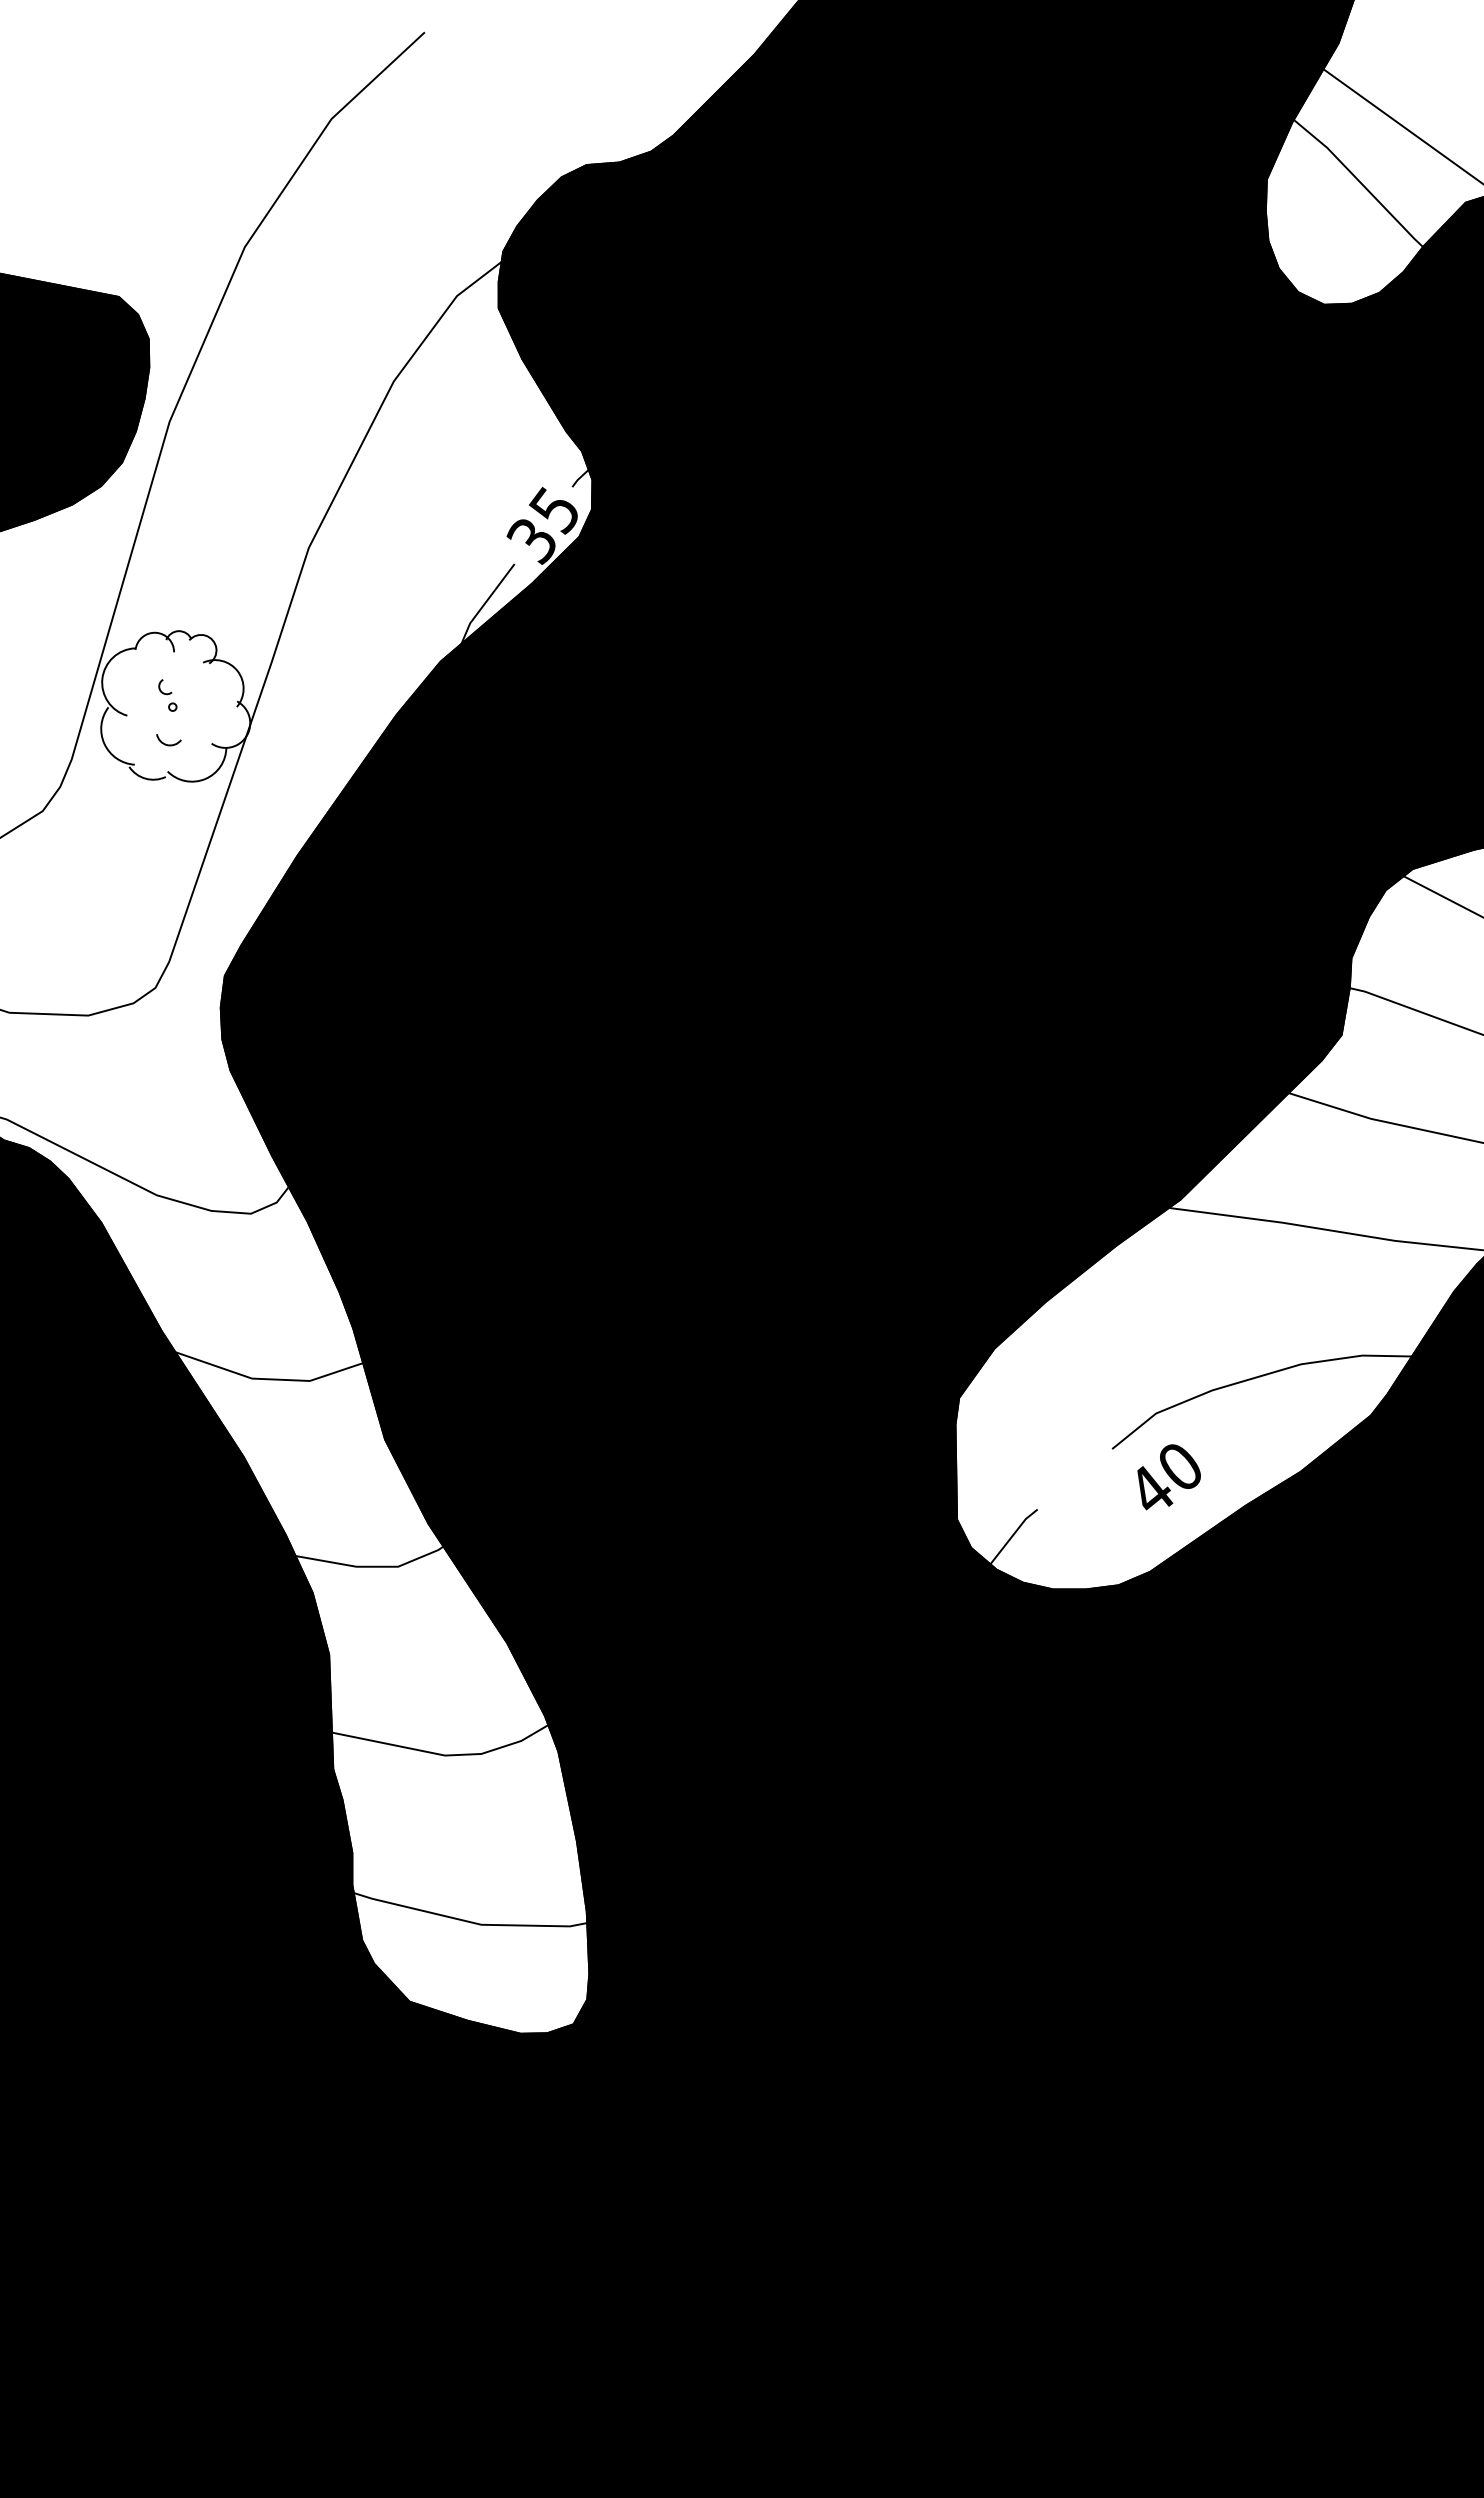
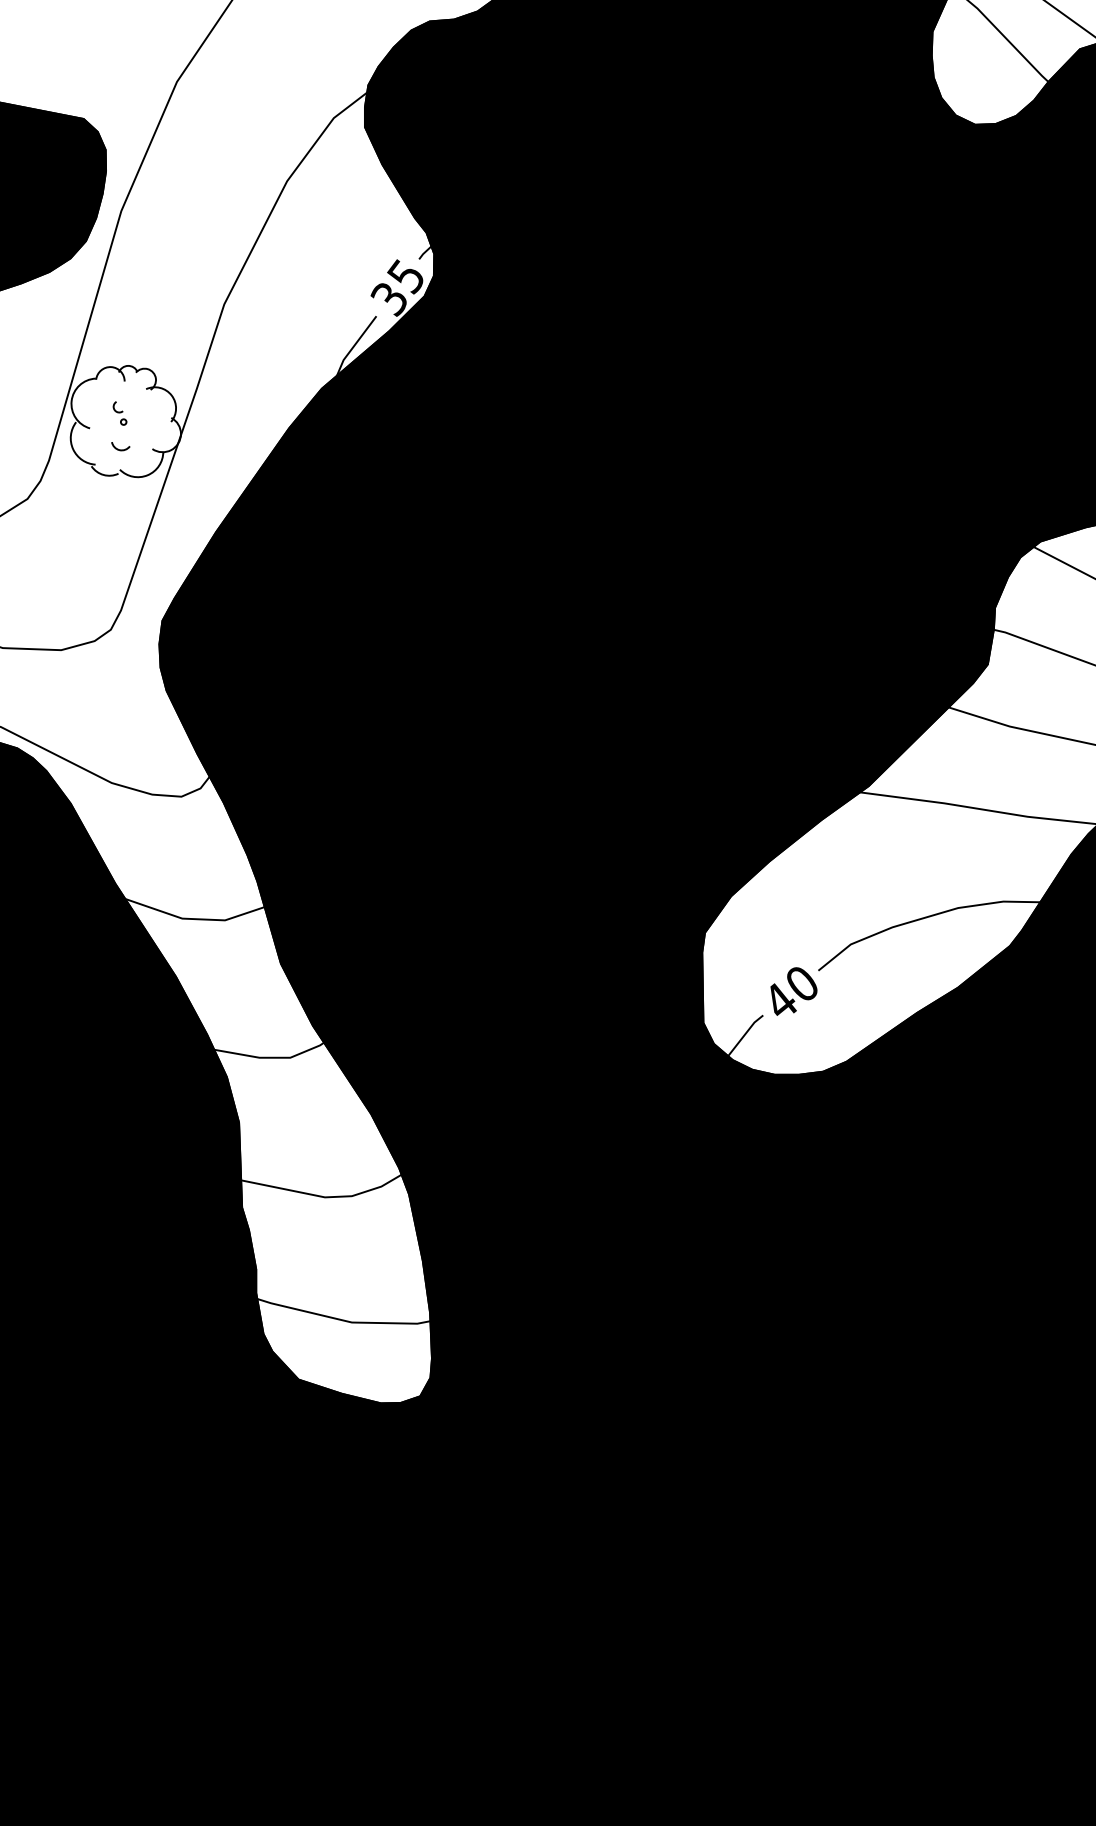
text: (1168, 1477) -> (793, 991), moved

